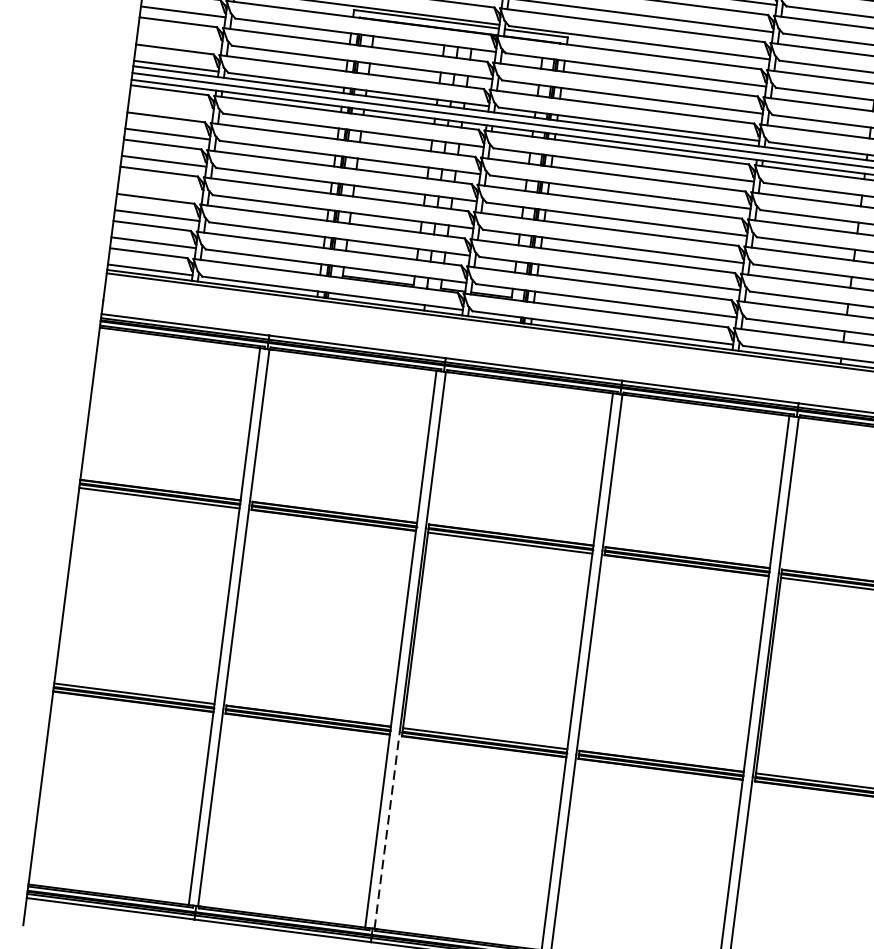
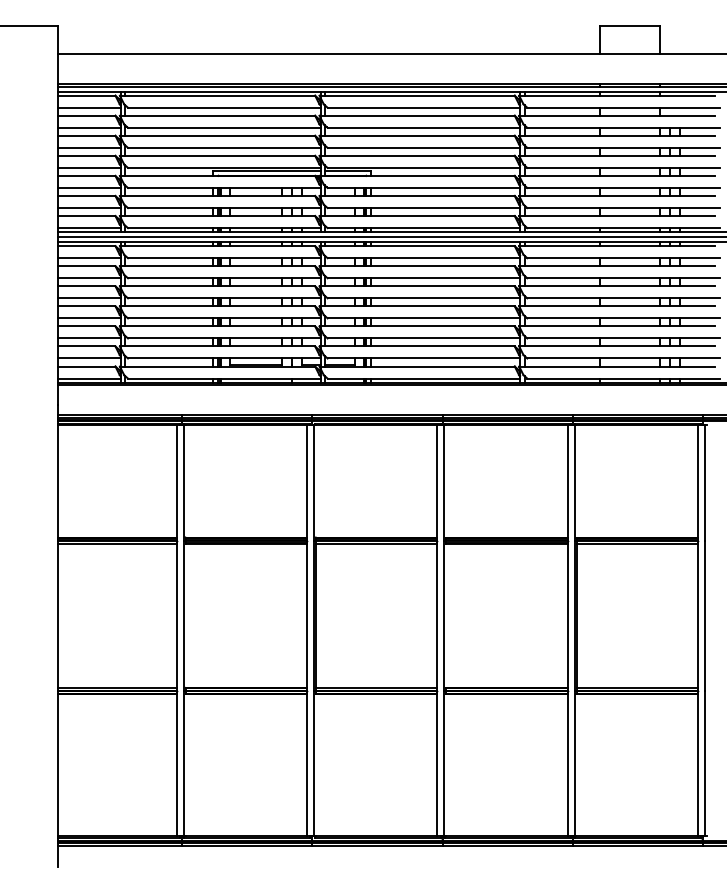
line: (179, 39) -> (89, 208), added
line: (171, 107) -> (89, 258), added
line: (160, 188) -> (89, 318), added
line: (386, 829) -> (313, 763), dashed -> solid

